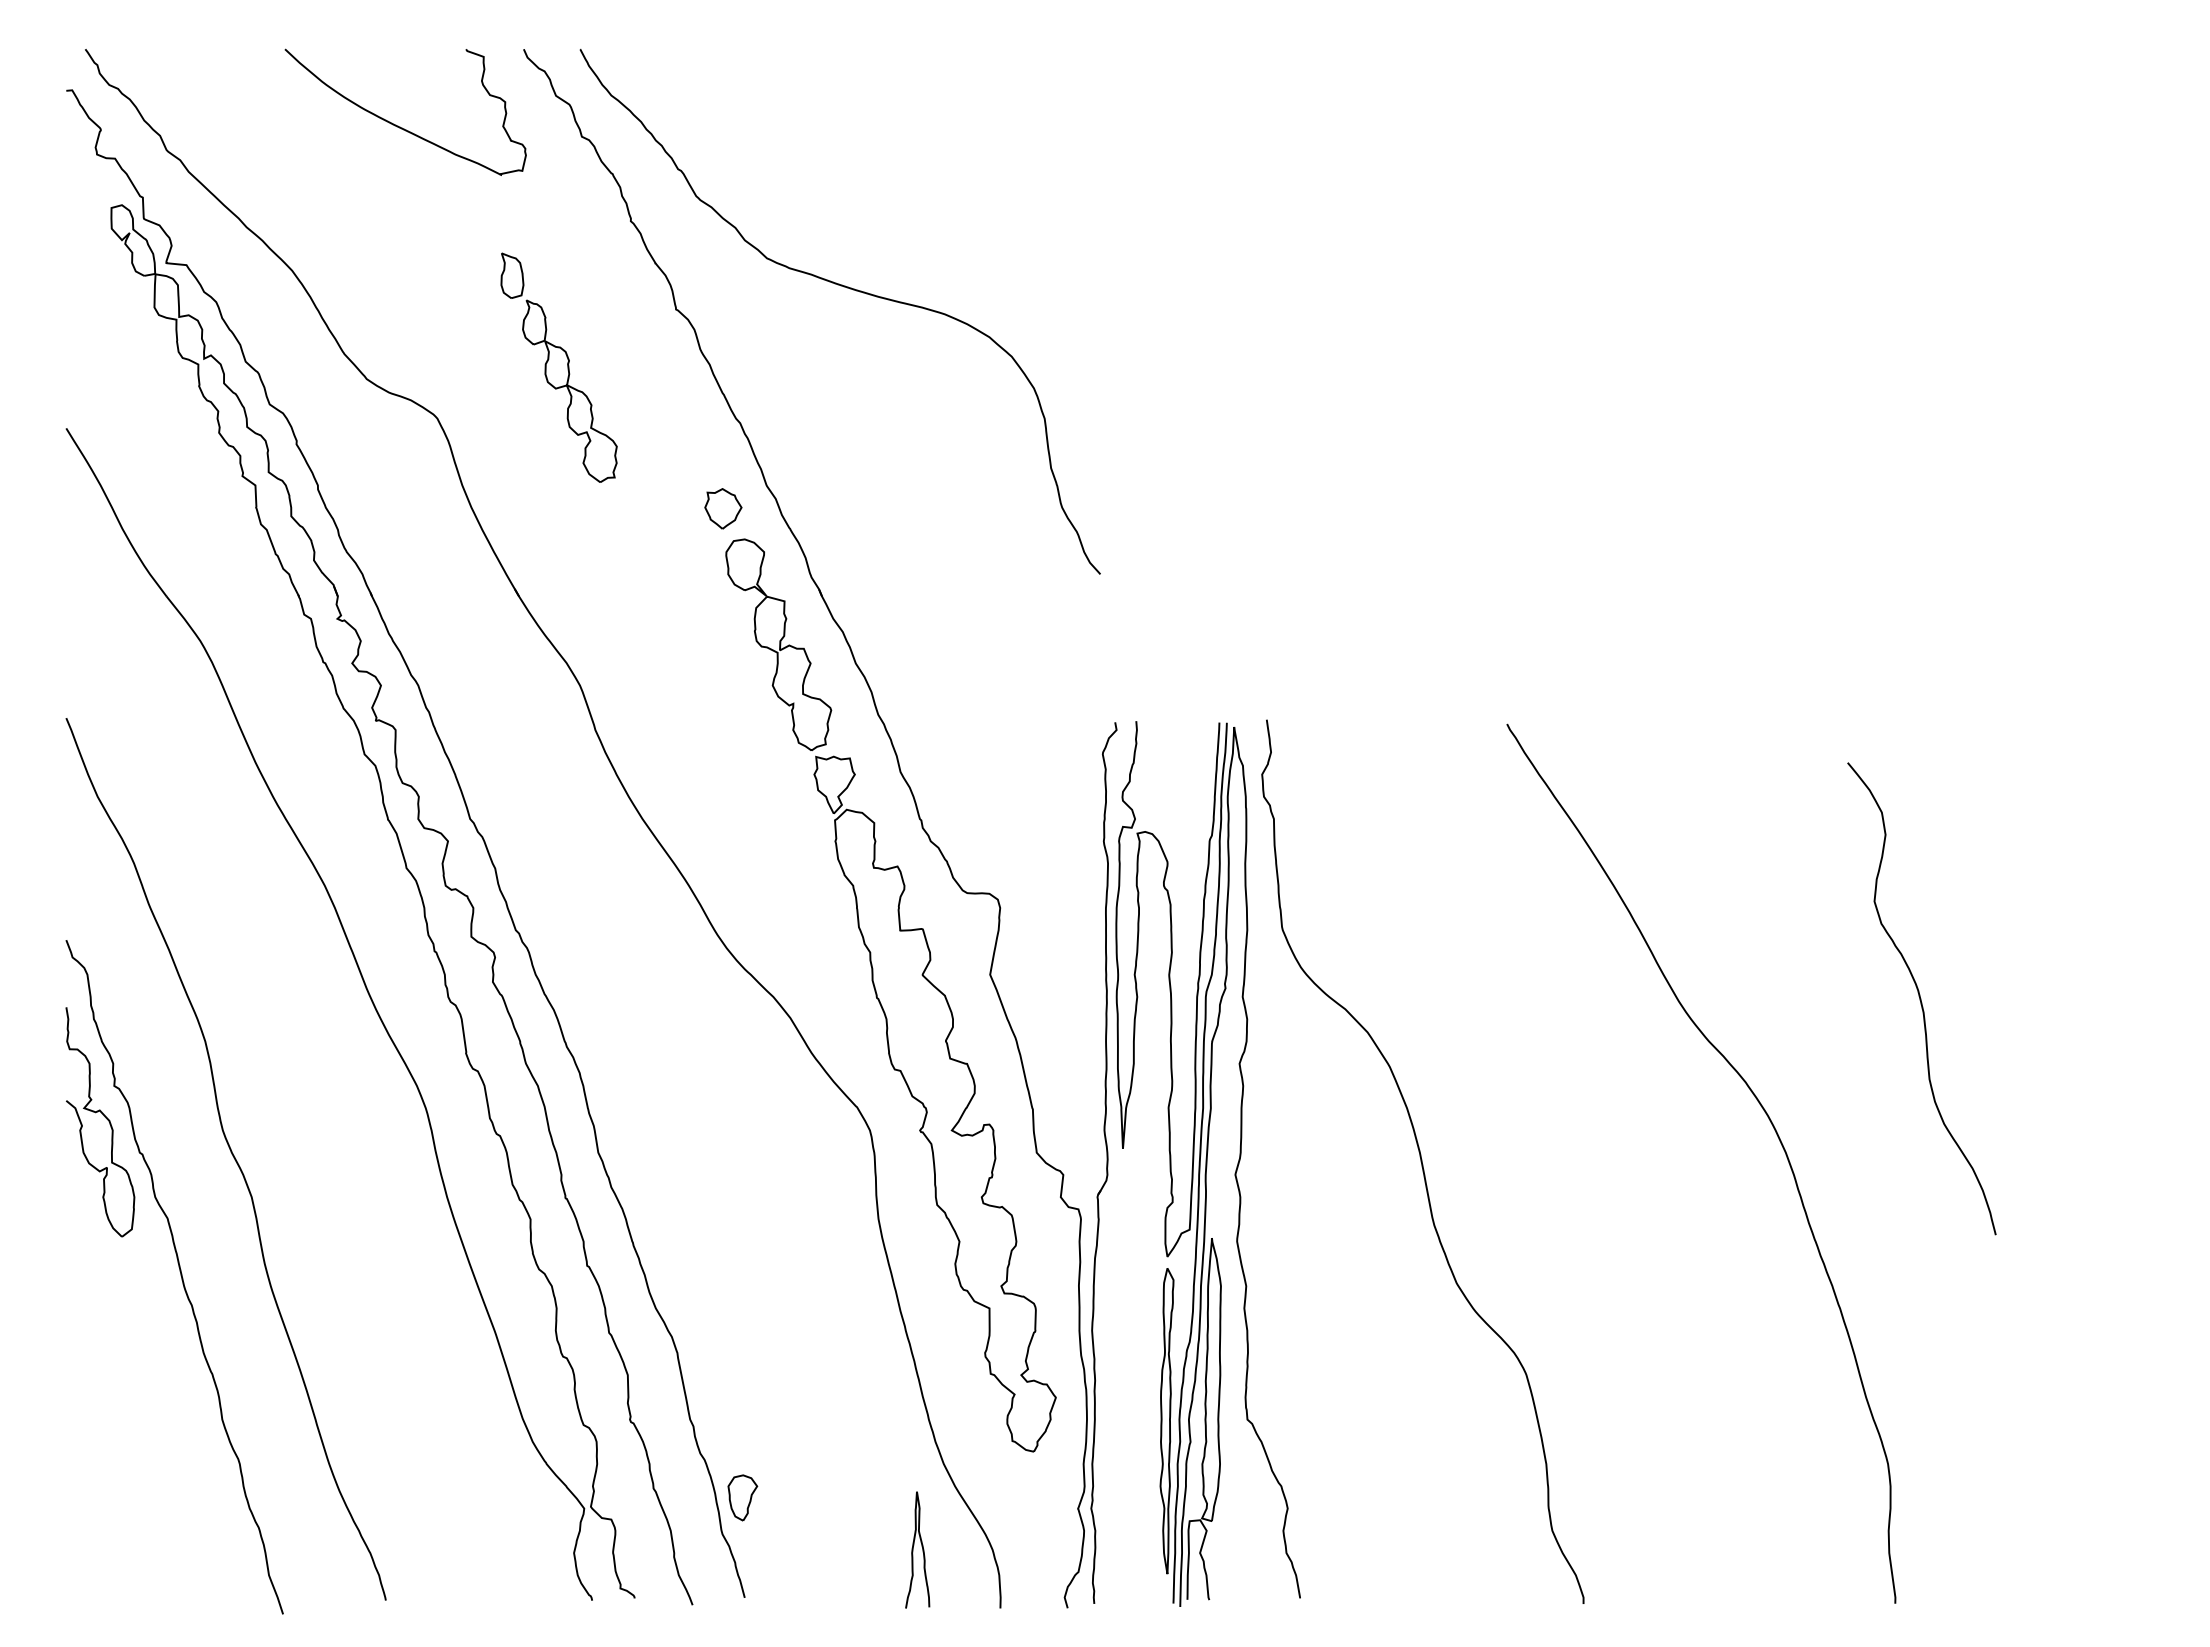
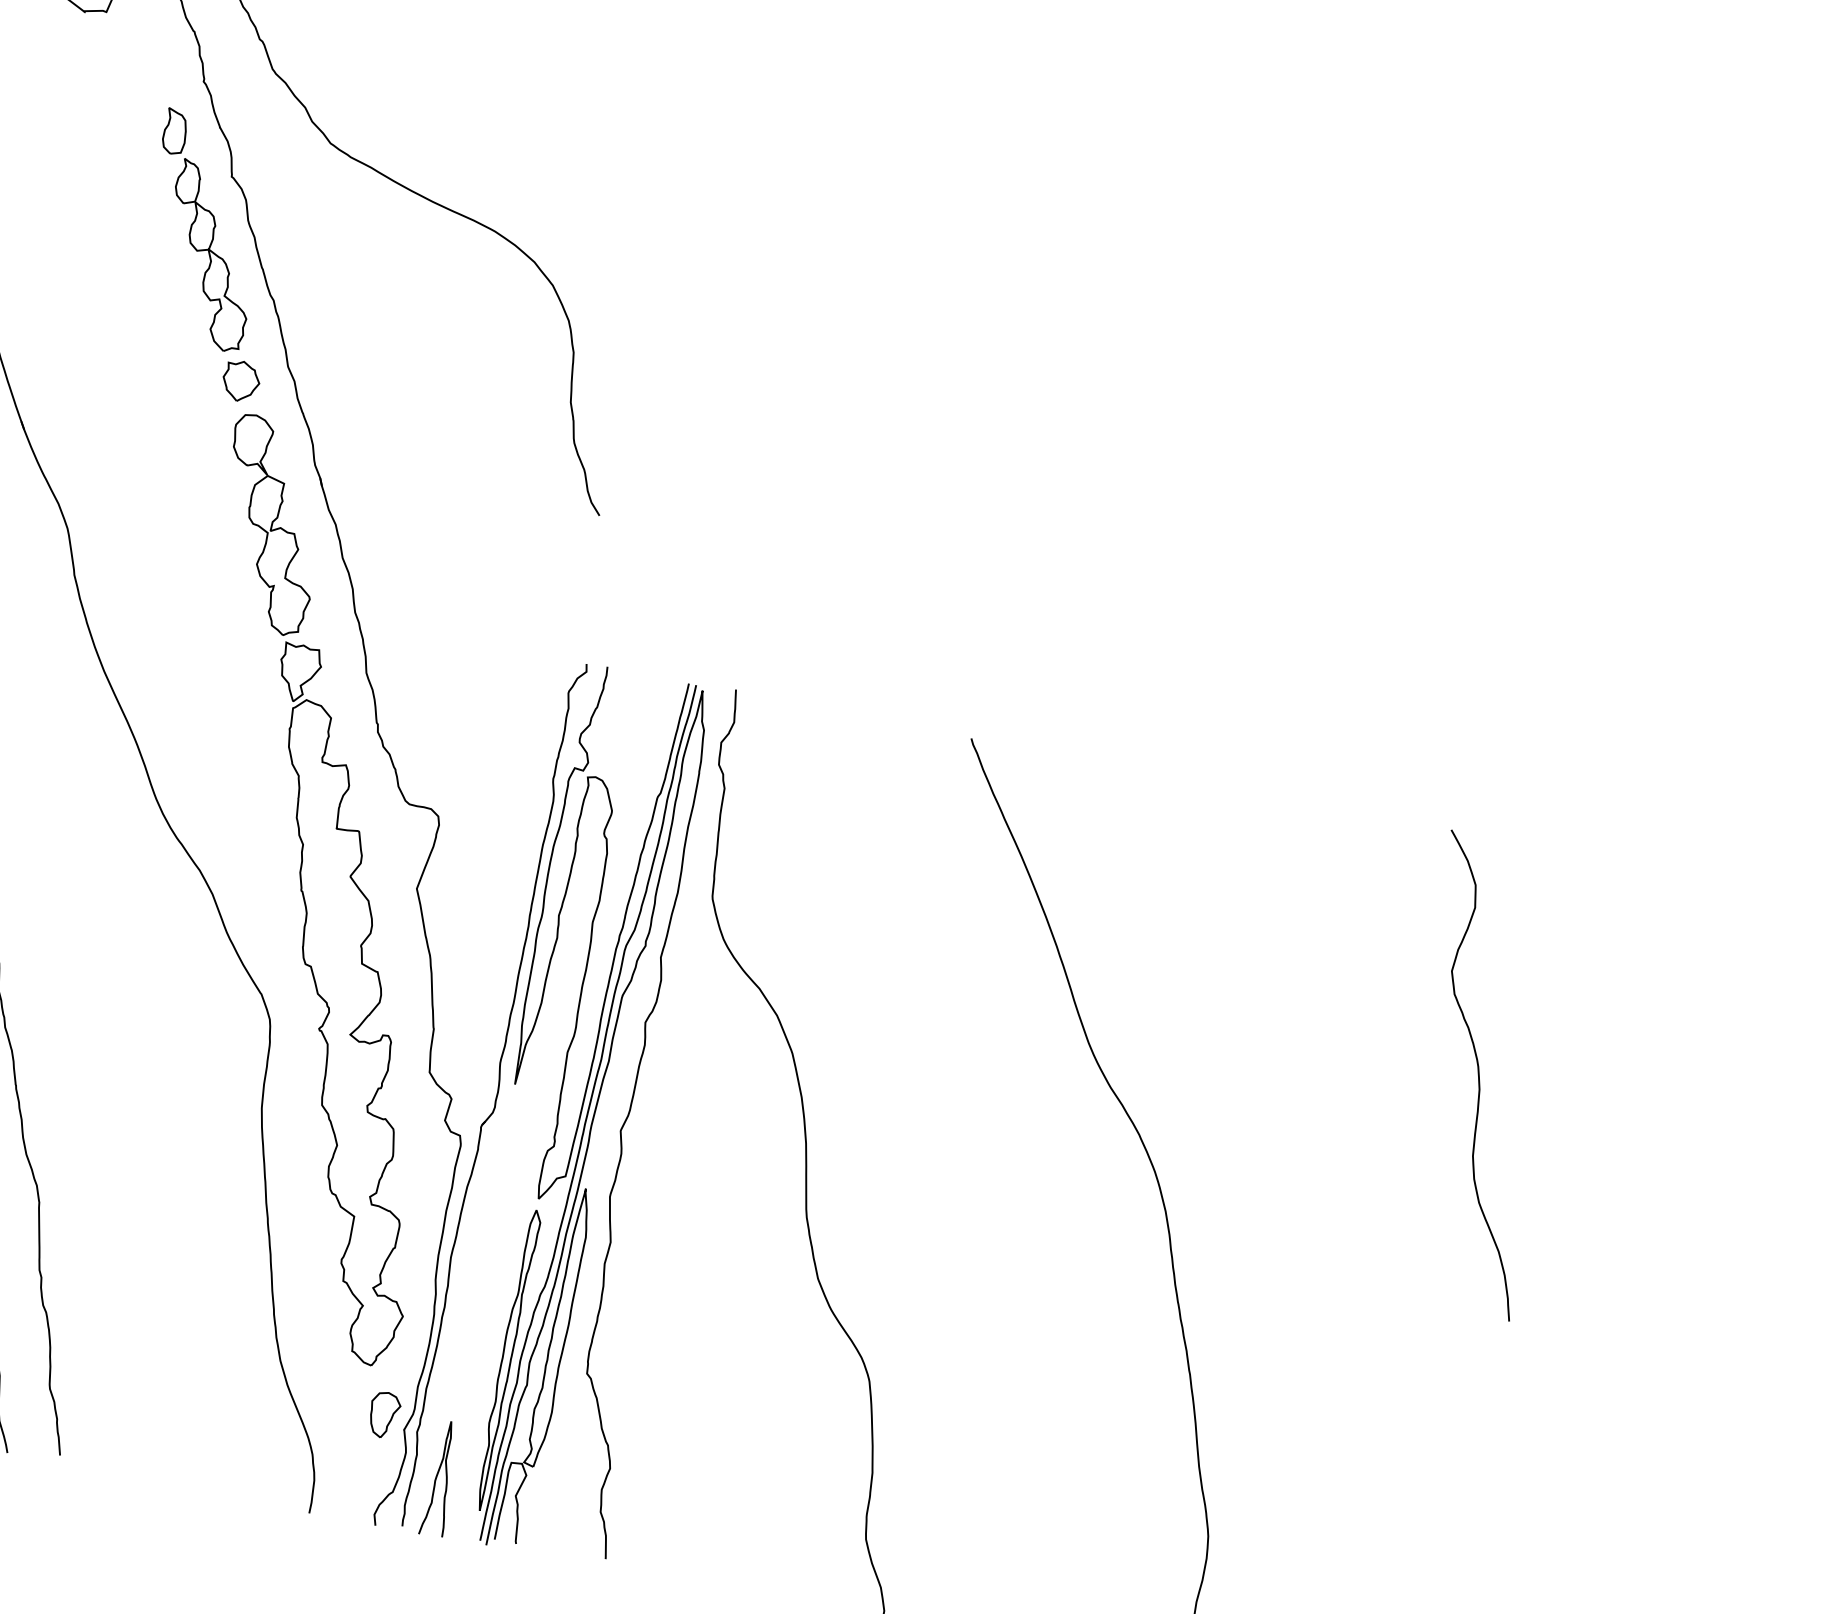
part: (558, 367) -> (203, 230), moved
curve: (1921, 998) -> (1480, 1075), moved
part: (742, 1497) -> (384, 1414), moved
curve: (913, 1549) -> (437, 1477), moved

